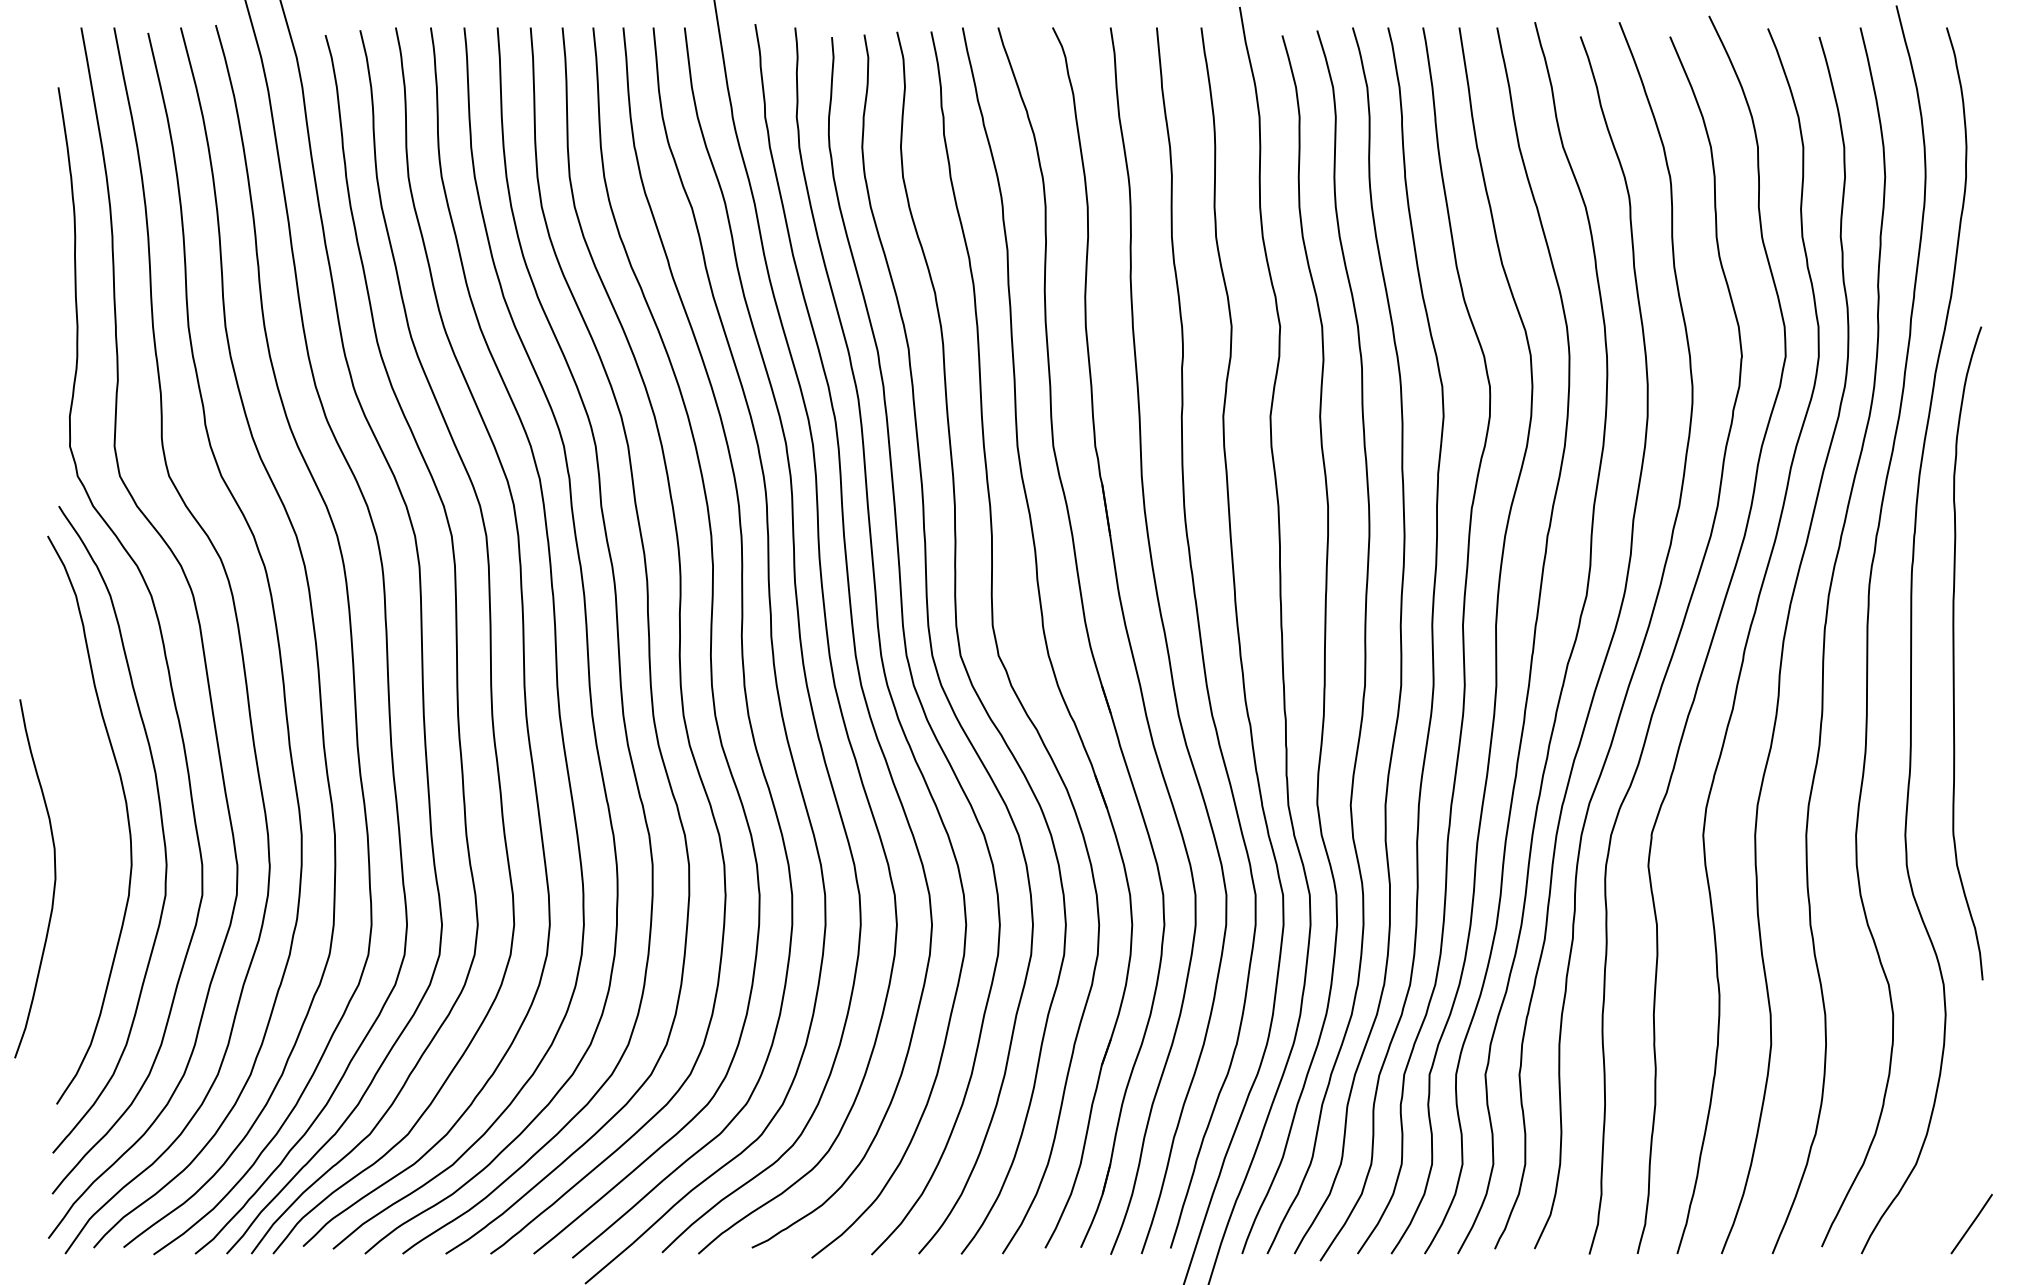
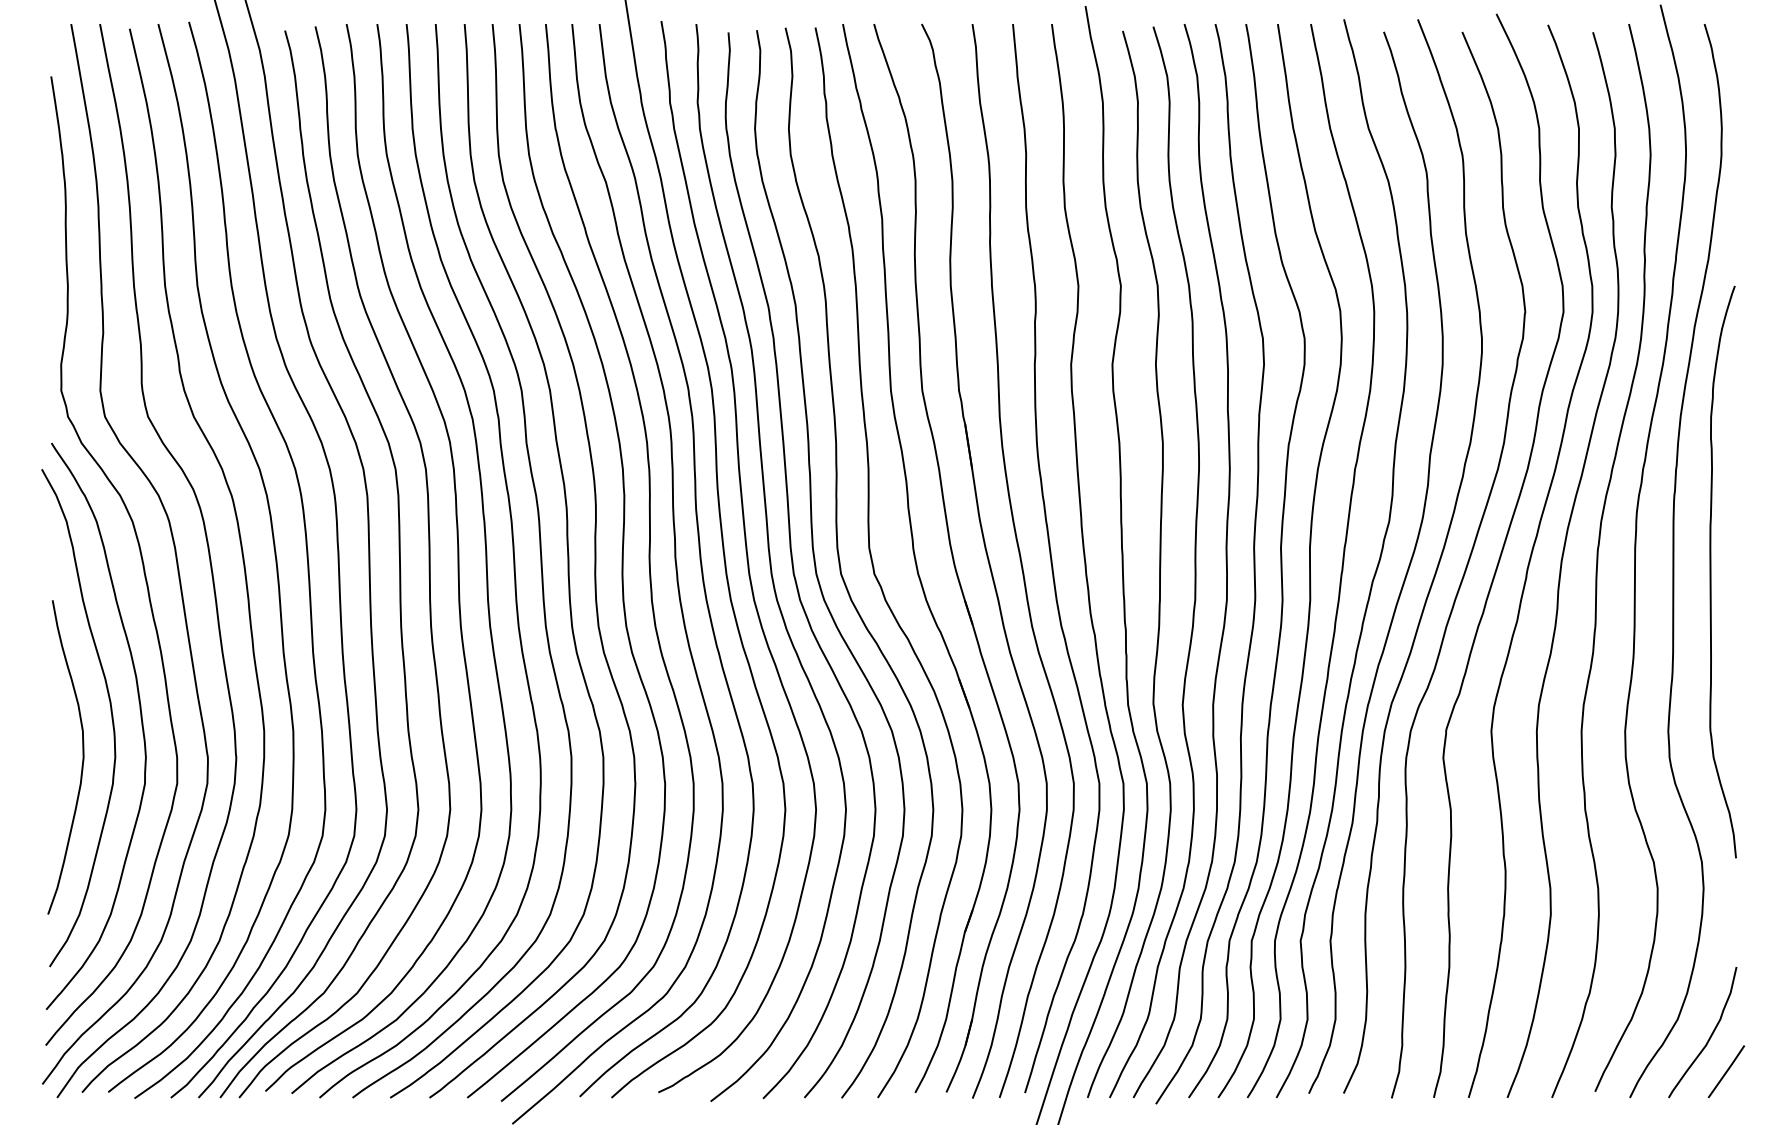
curve: (54, 878) -> (82, 757), moved
curve: (1952, 1183) -> (1709, 1036), added

